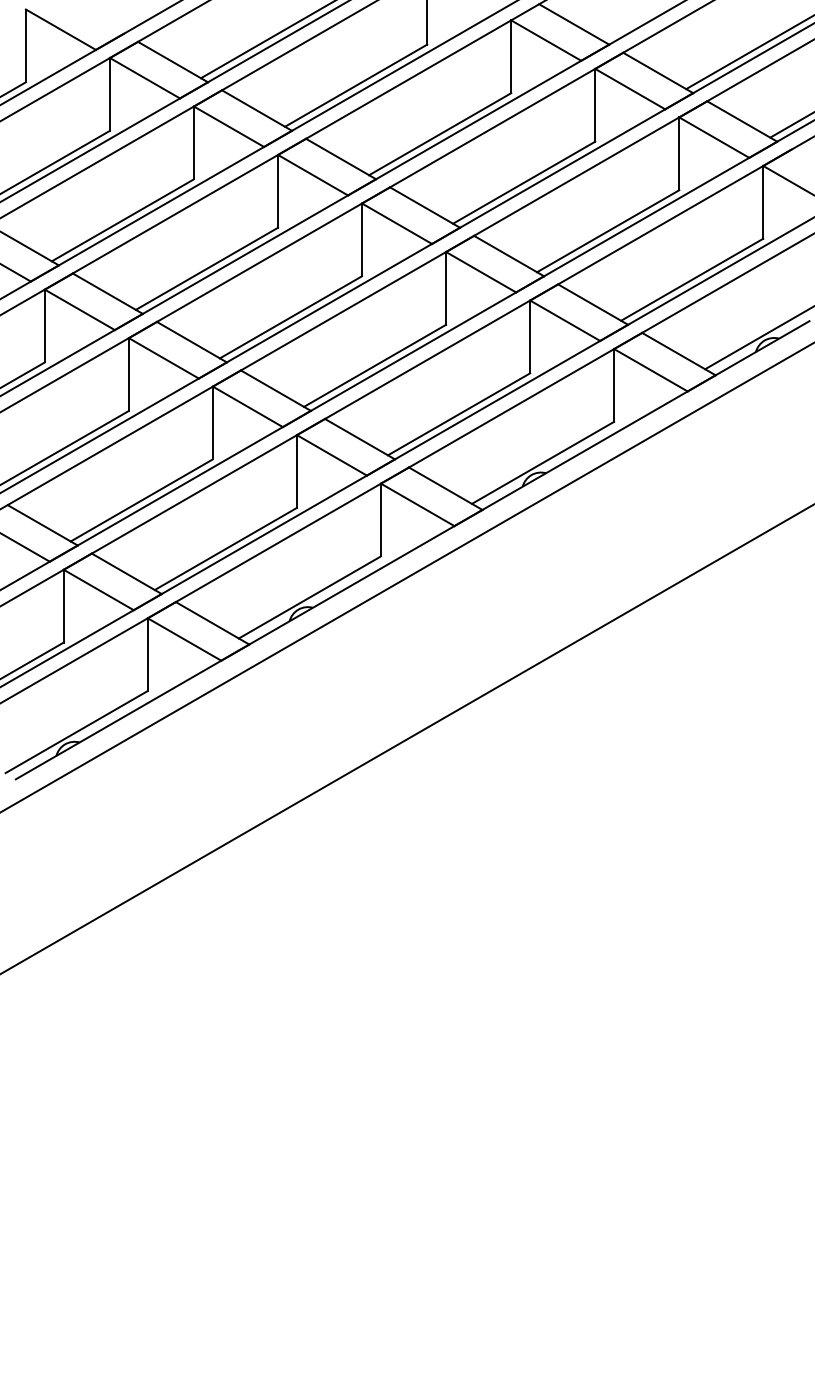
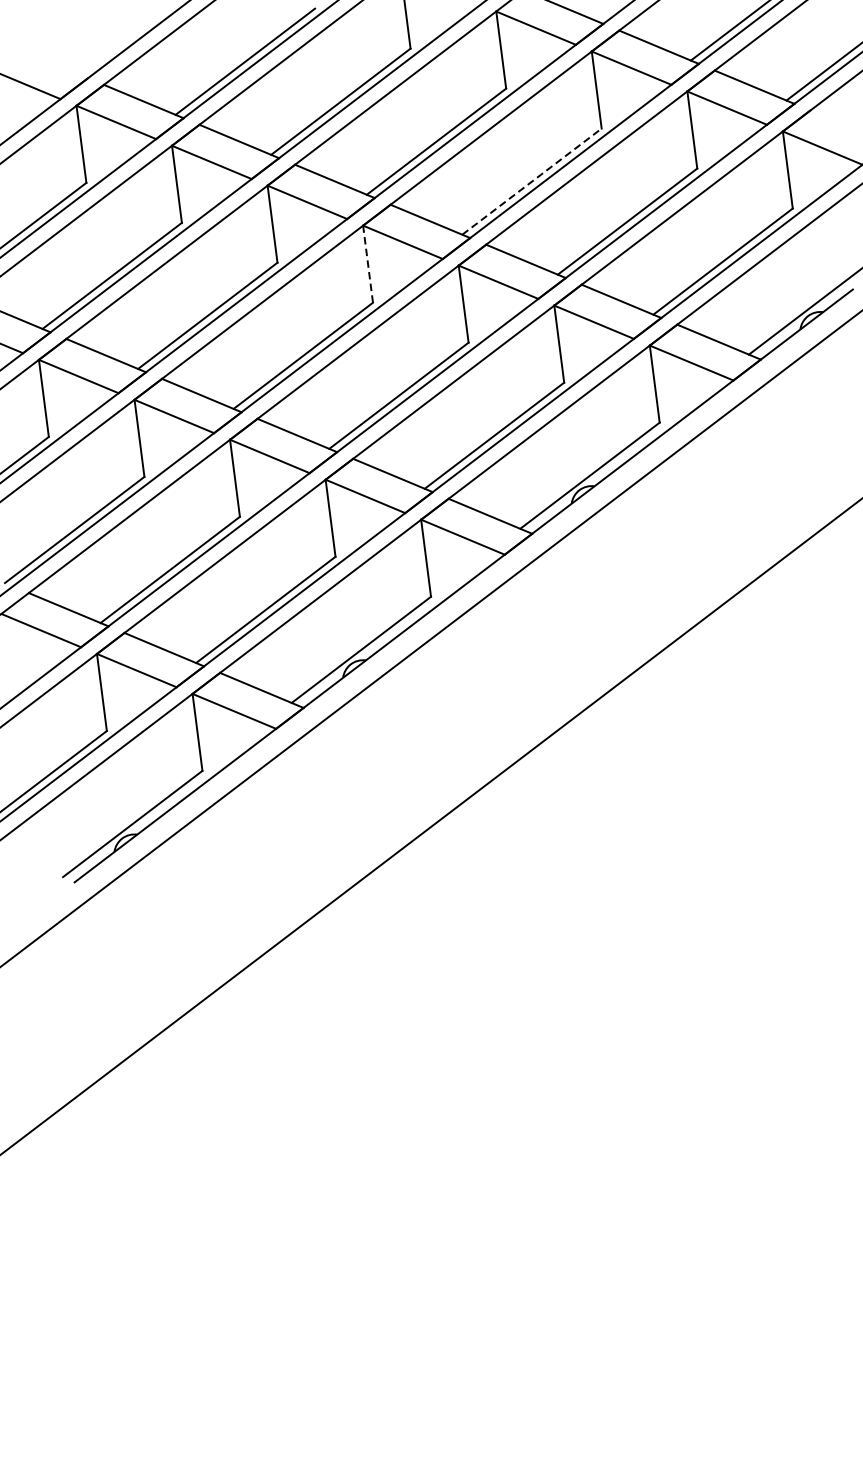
line: (524, 182) -> (532, 181), solid -> dashed
line: (362, 239) -> (368, 263), solid -> dashed

